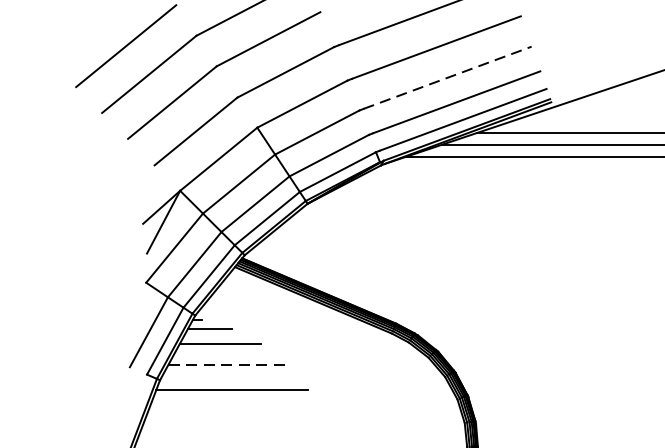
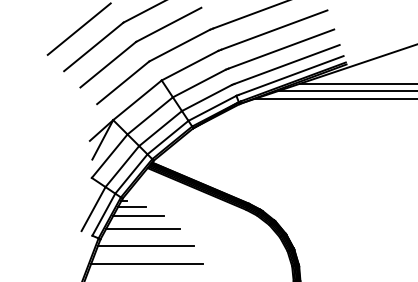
line: (447, 76) -> (281, 48), dashed -> solid
line: (228, 364) -> (143, 229), dashed -> solid
line: (234, 418) -> (147, 263), added

